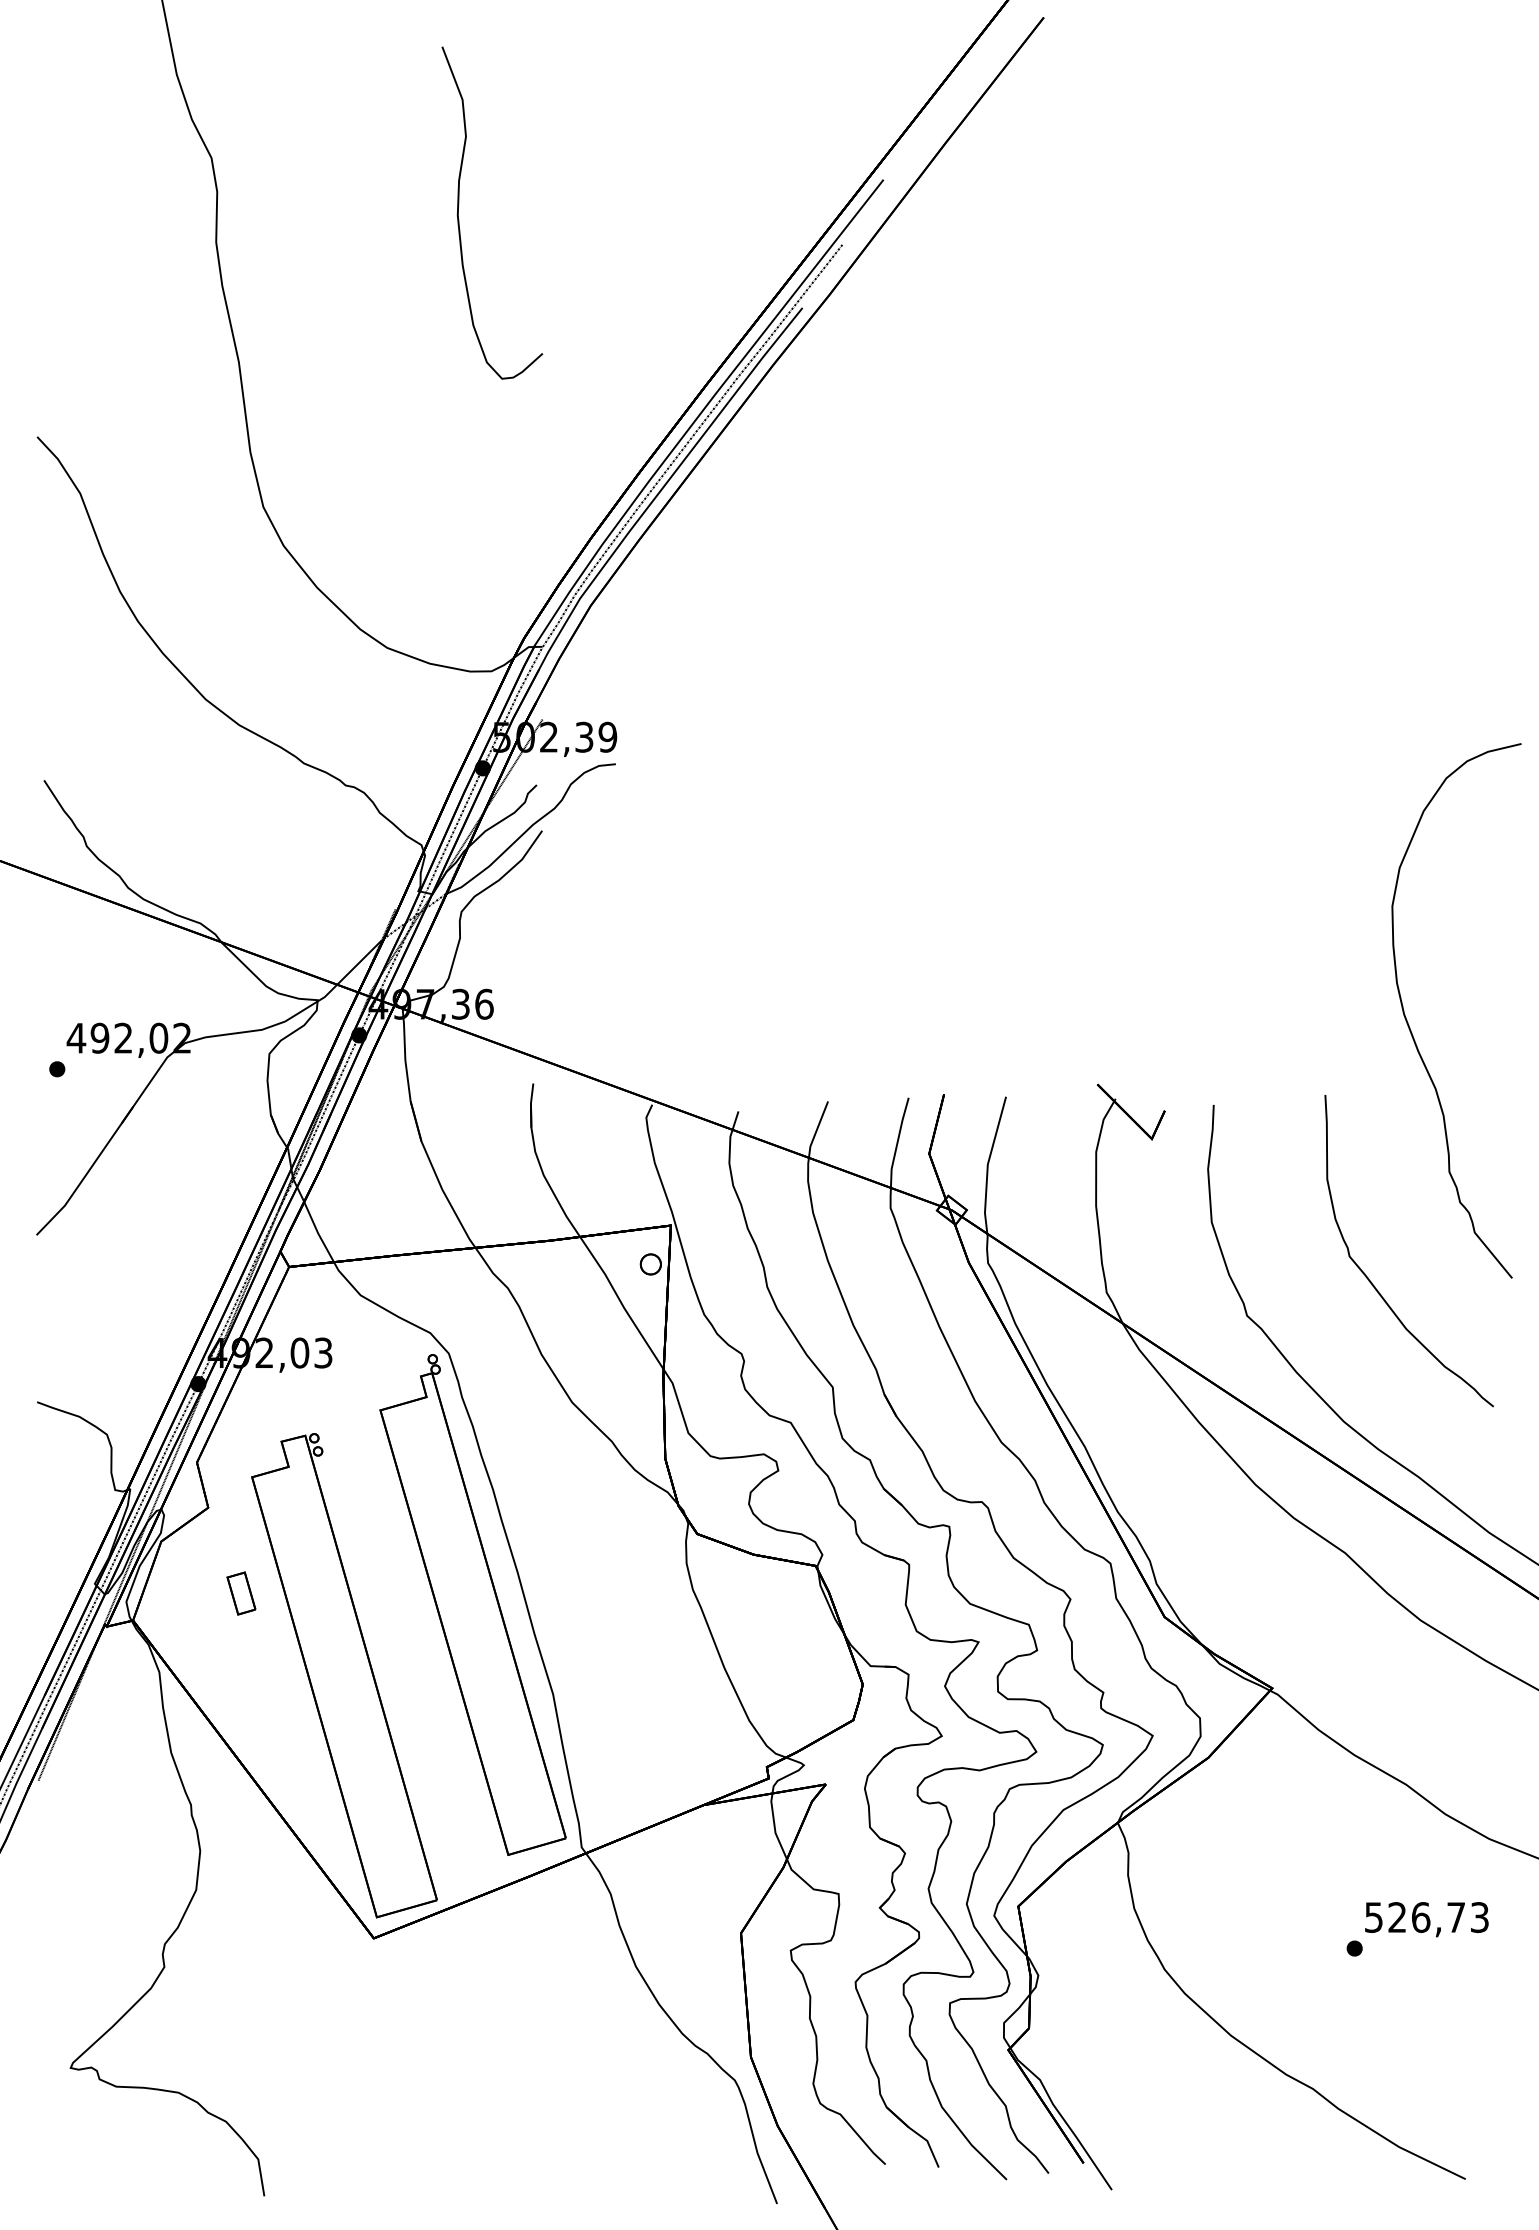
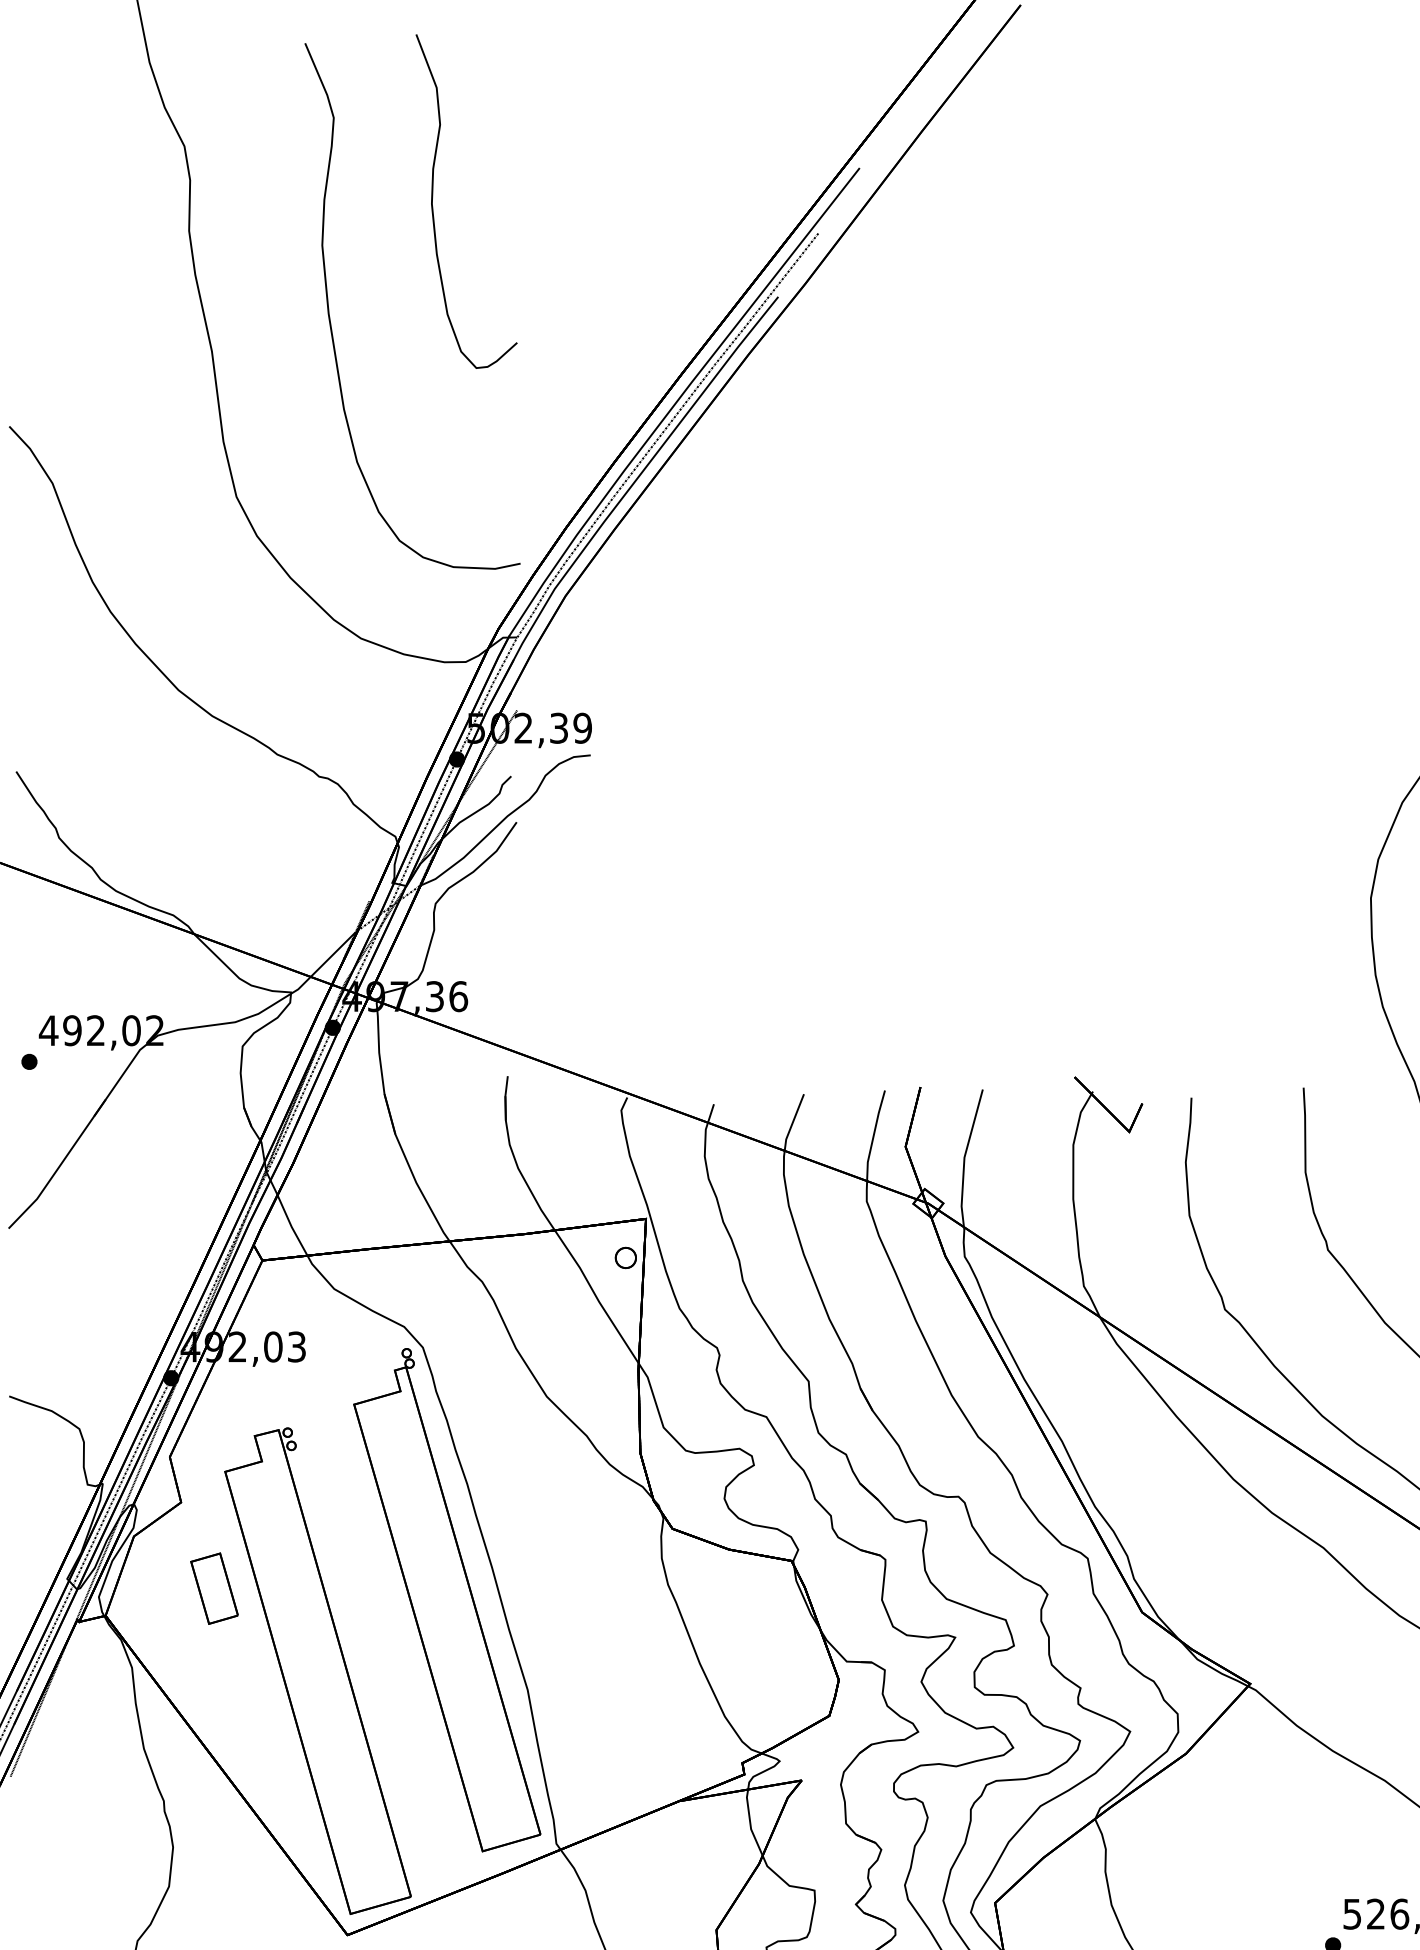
part: (357, 331) -> (331, 320), added
part: (241, 1593) -> (214, 1588), size x1.67

